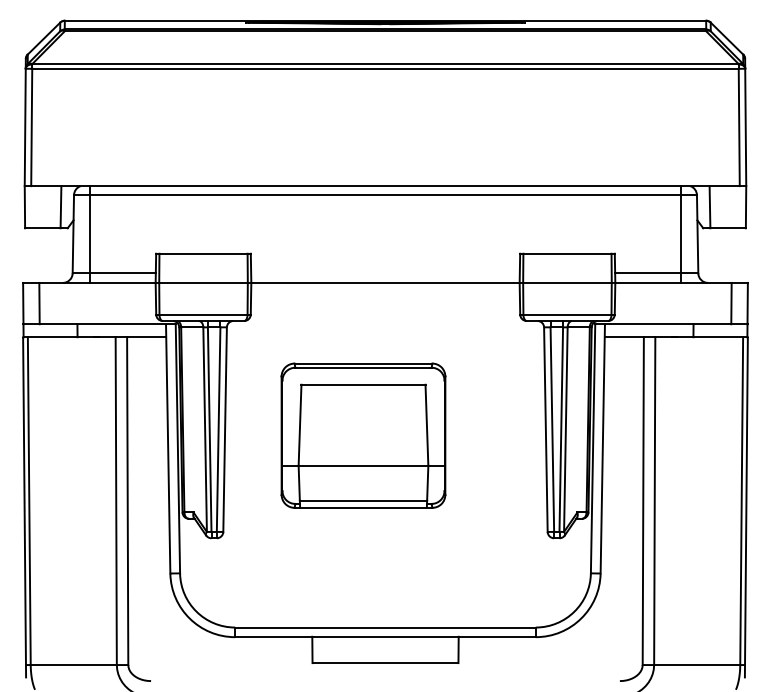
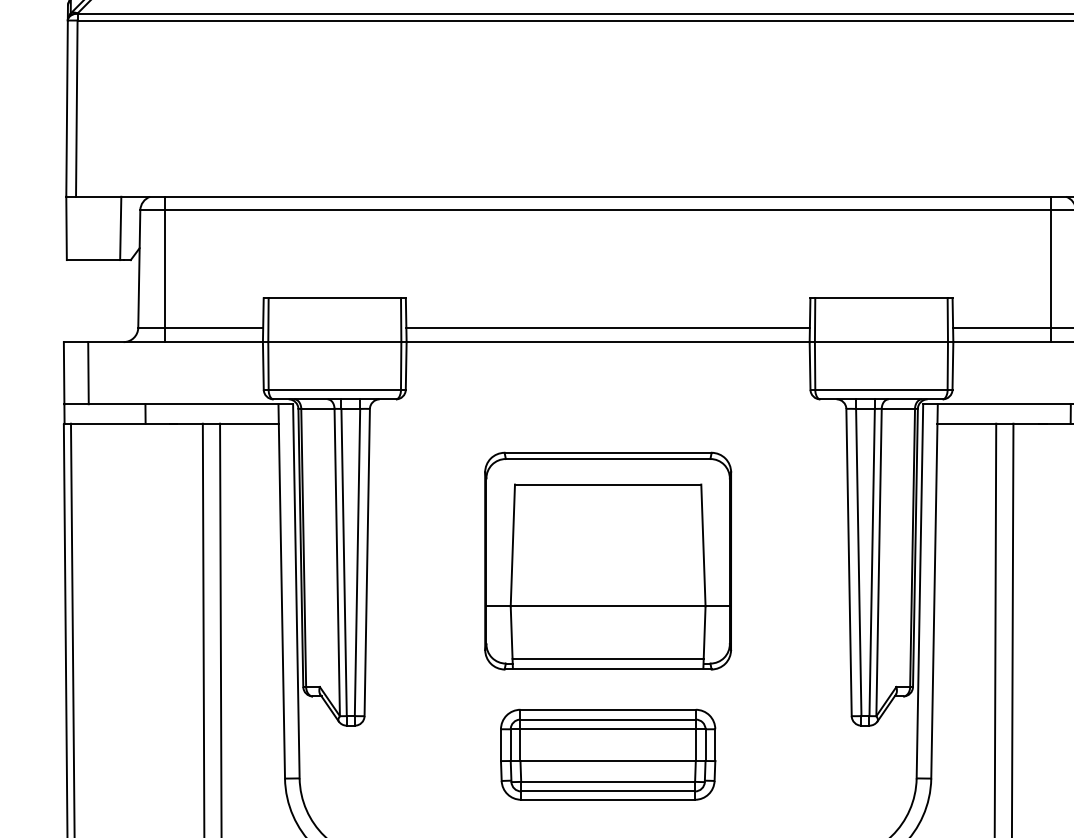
line: (385, 273) -> (608, 327), added
part: (363, 435) -> (608, 560), moved
part: (385, 557) -> (608, 754), added

